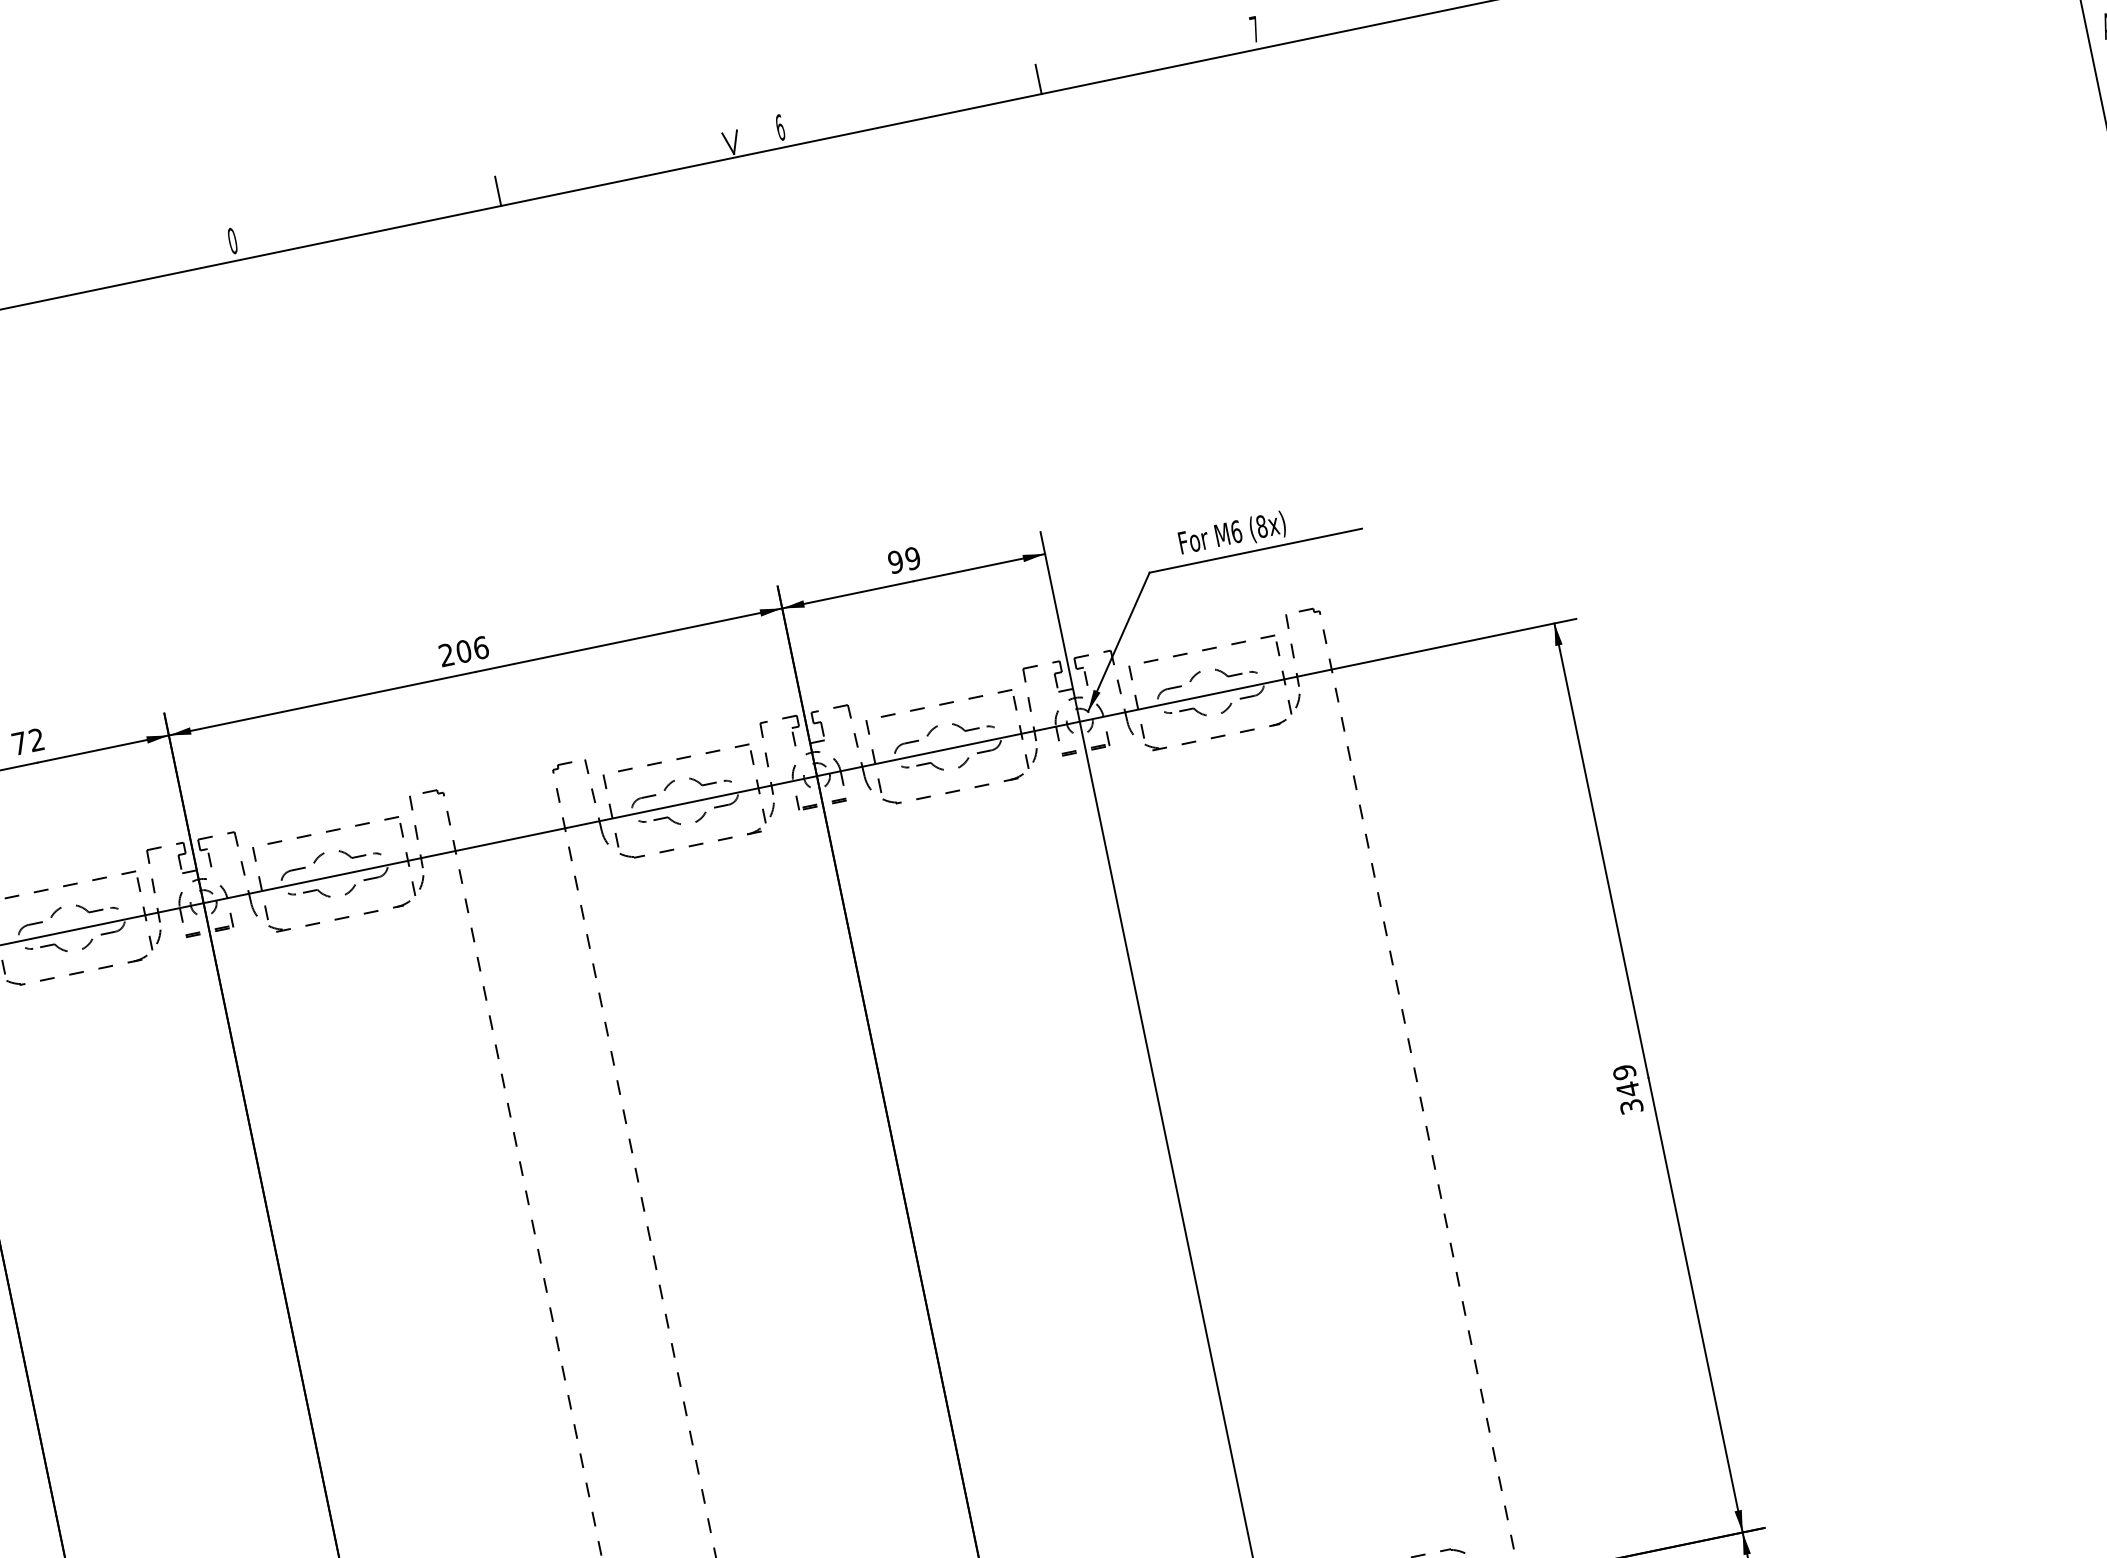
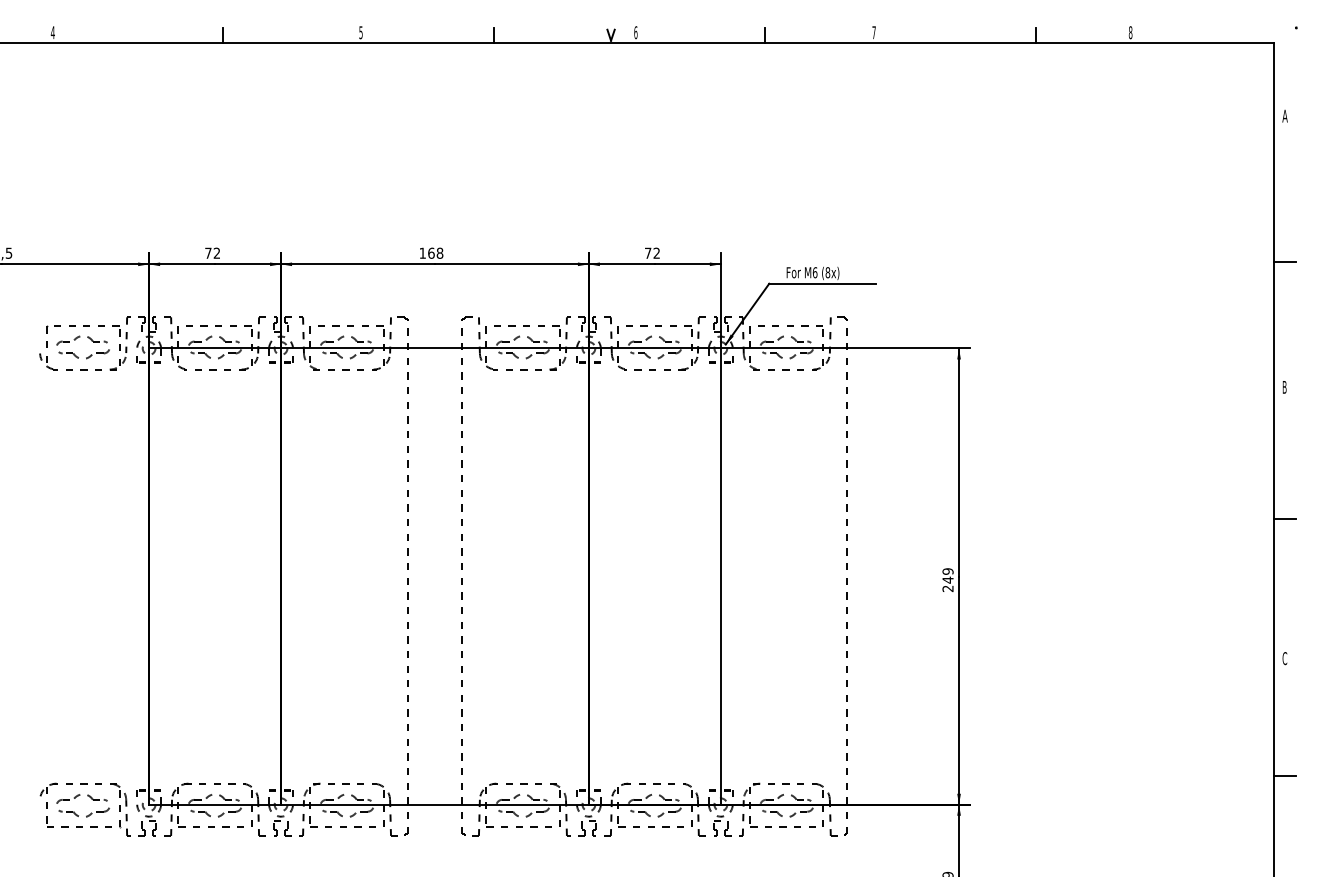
text: (231, 240) -> (360, 32), 0 -> 5
text: (904, 558) -> (652, 252), 99 -> 72
text: (463, 649) -> (431, 252), 206 -> 168
text: (1632, 1105) -> (948, 588), 349 -> 249

